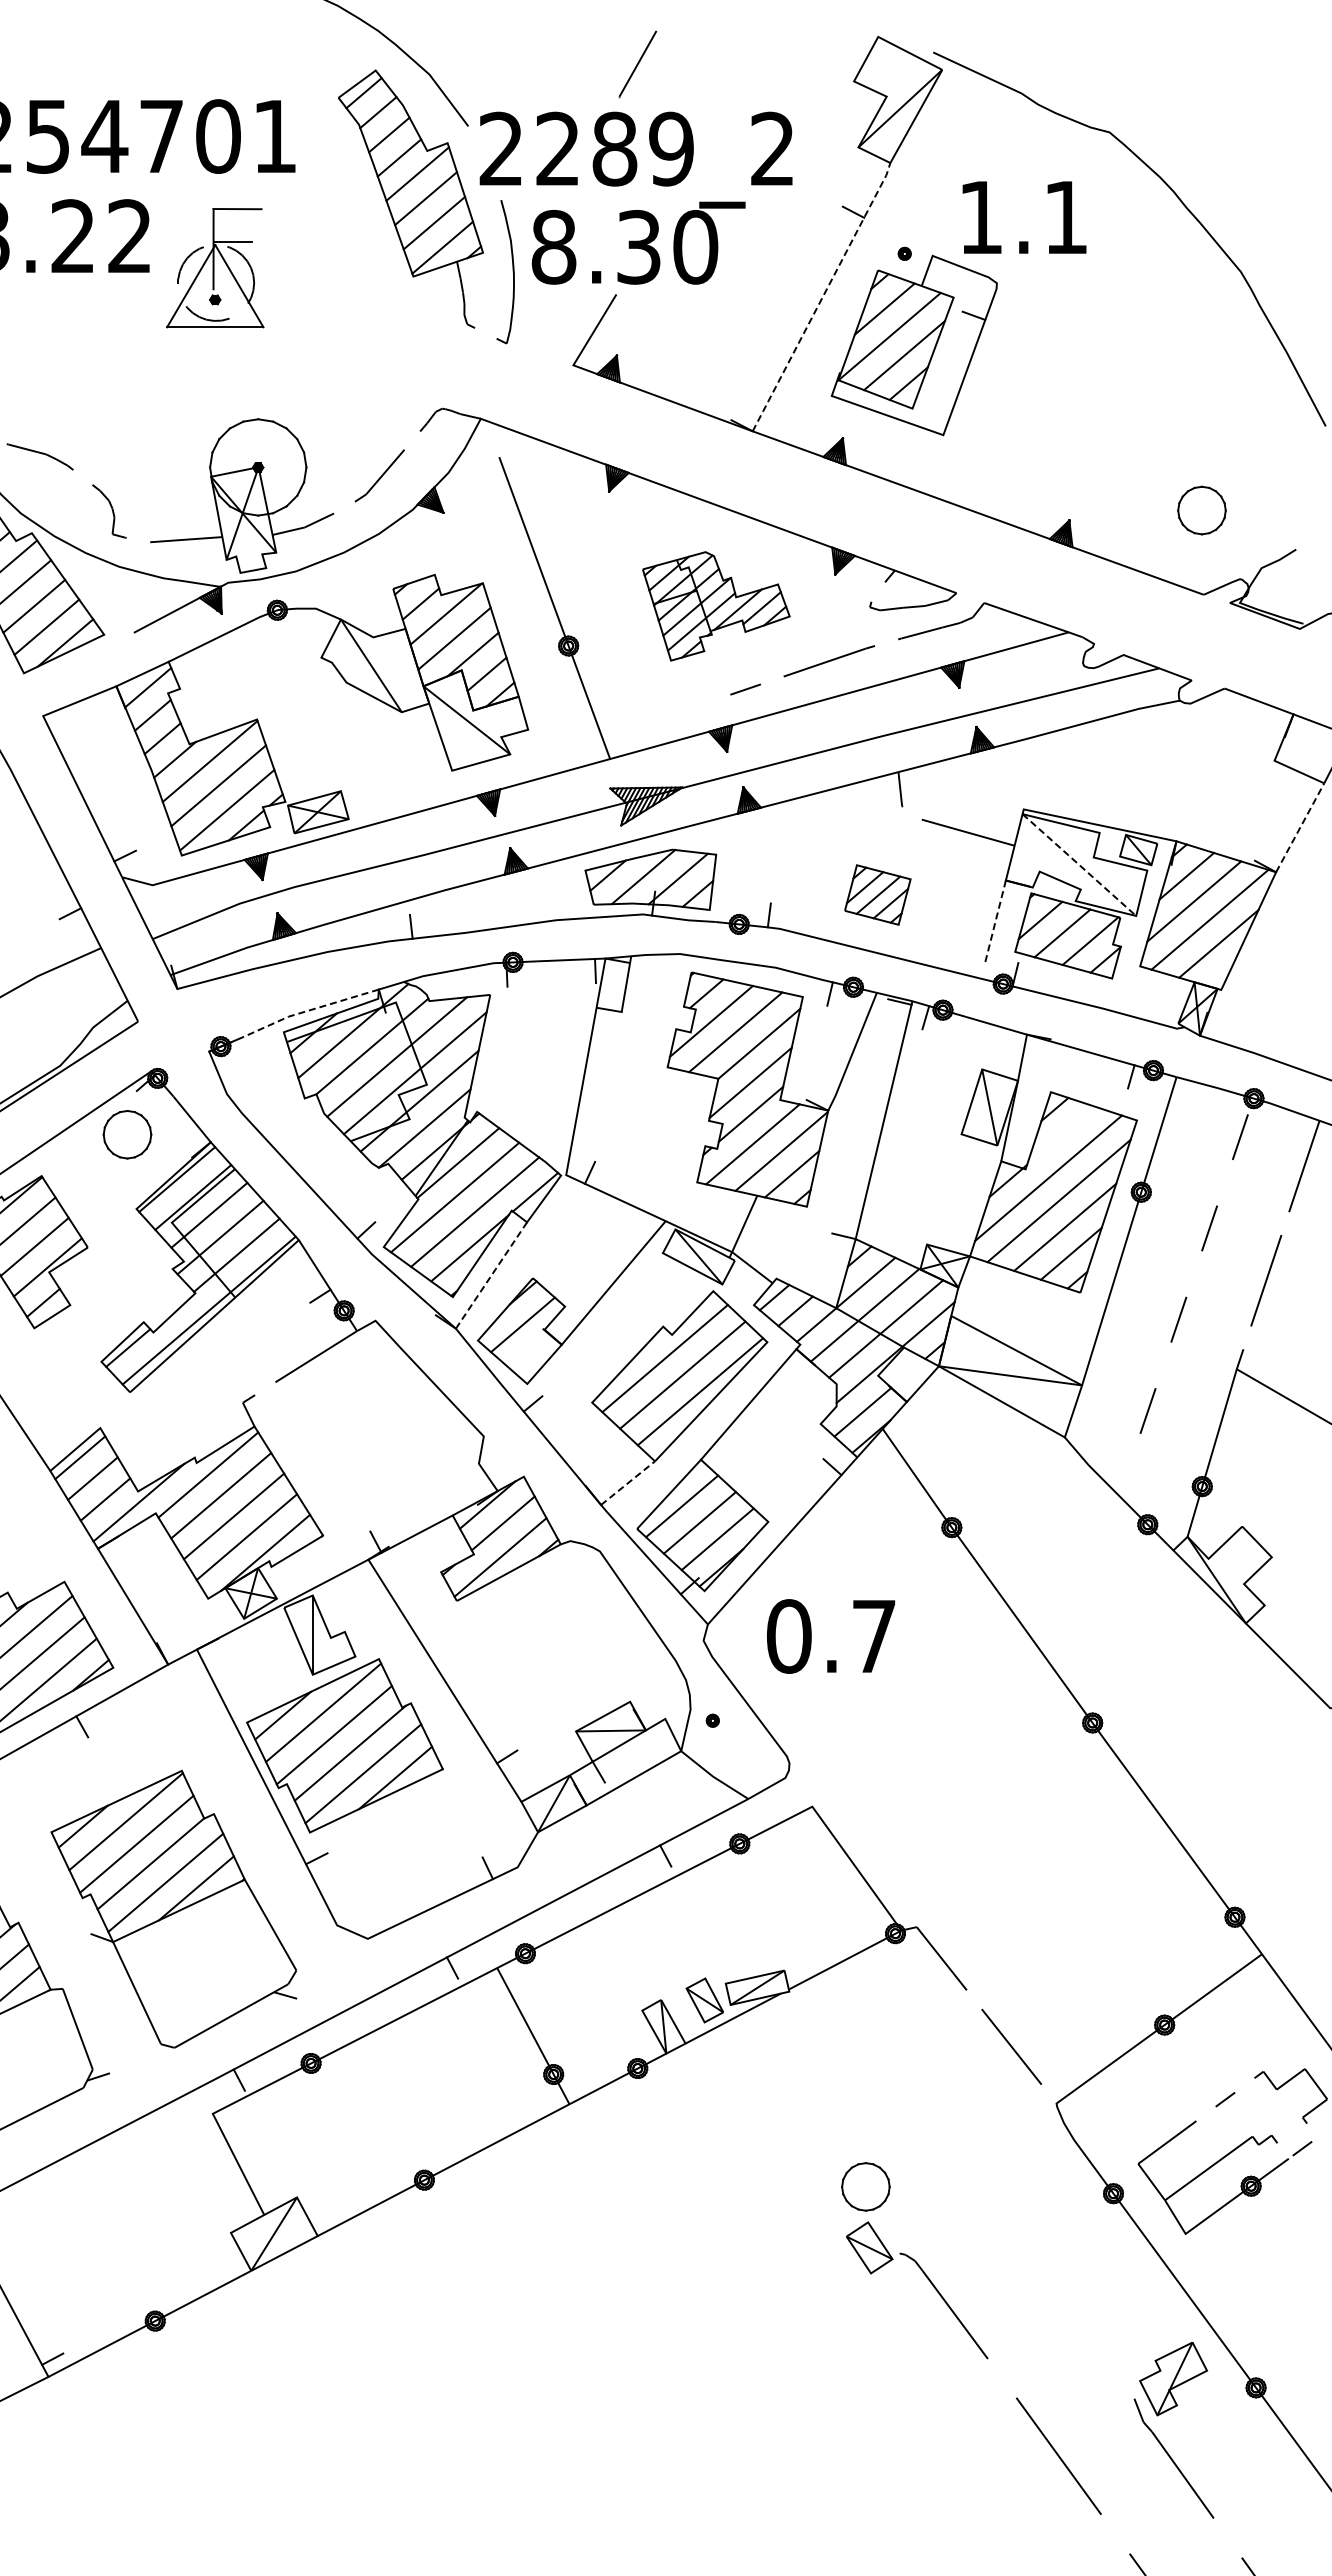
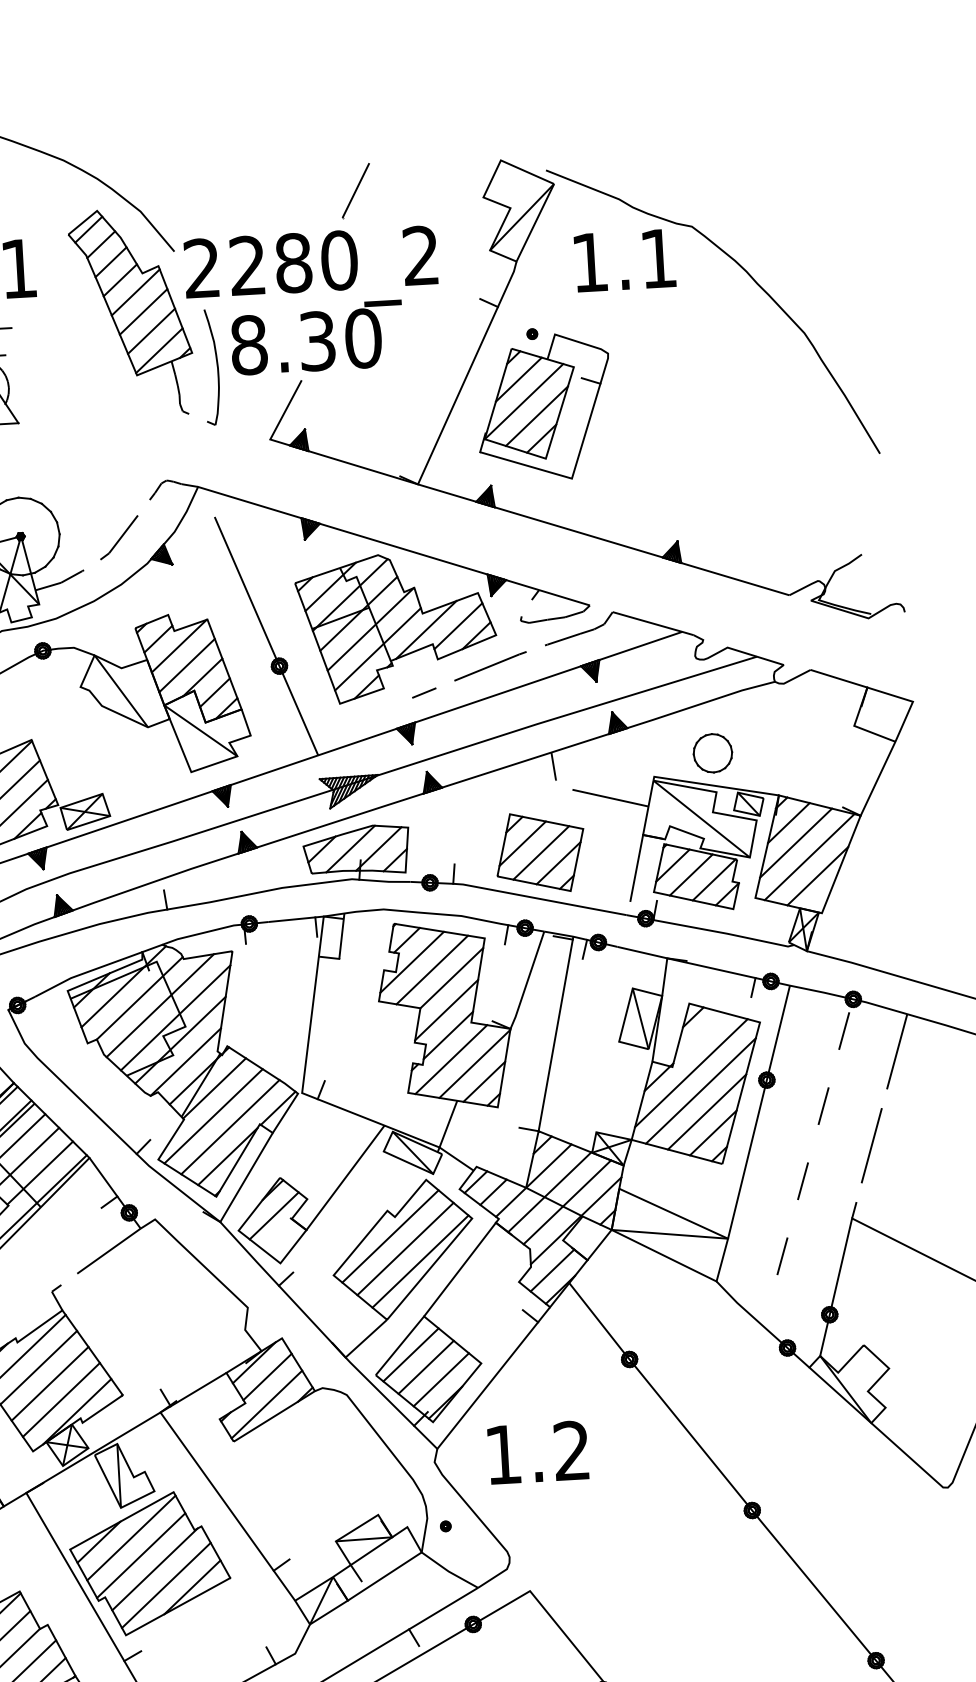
line: (637, 64) -> (355, 191), moved
text: (671, 148) -> (339, 260), 2289_2 -> 2280_2
text: (1024, 217) -> (625, 260), moved
line: (823, 296) -> (468, 372), dashed -> solid
part: (1201, 510) -> (712, 753), moved
part: (716, 606) -> (396, 627), size x1.67
line: (1300, 827) -> (878, 778), dashed -> solid
line: (1079, 865) -> (701, 819), dashed -> solid
part: (877, 894) -> (540, 852), size x1.67
line: (995, 921) -> (636, 868), dashed -> solid
line: (308, 1010) -> (86, 972), dashed -> solid
line: (491, 1275) -> (246, 1177), dashed -> solid
line: (628, 1483) -> (366, 1338), dashed -> solid
text: (831, 1636) -> (537, 1452), 0.7 -> 1.2

